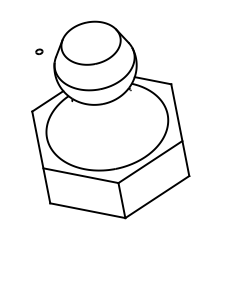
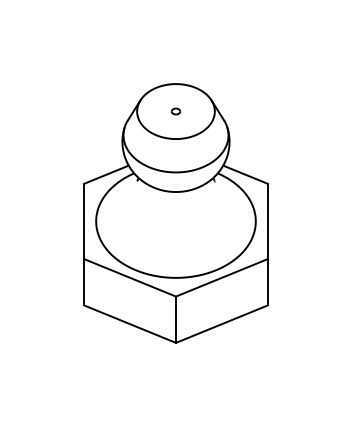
part: (38, 51) -> (175, 111), moved

